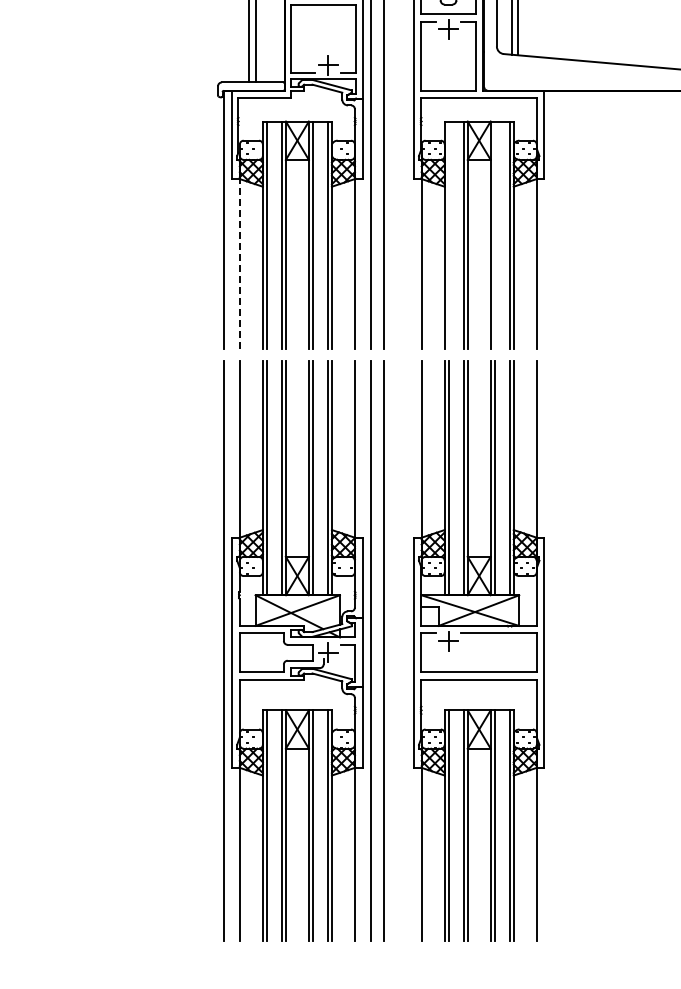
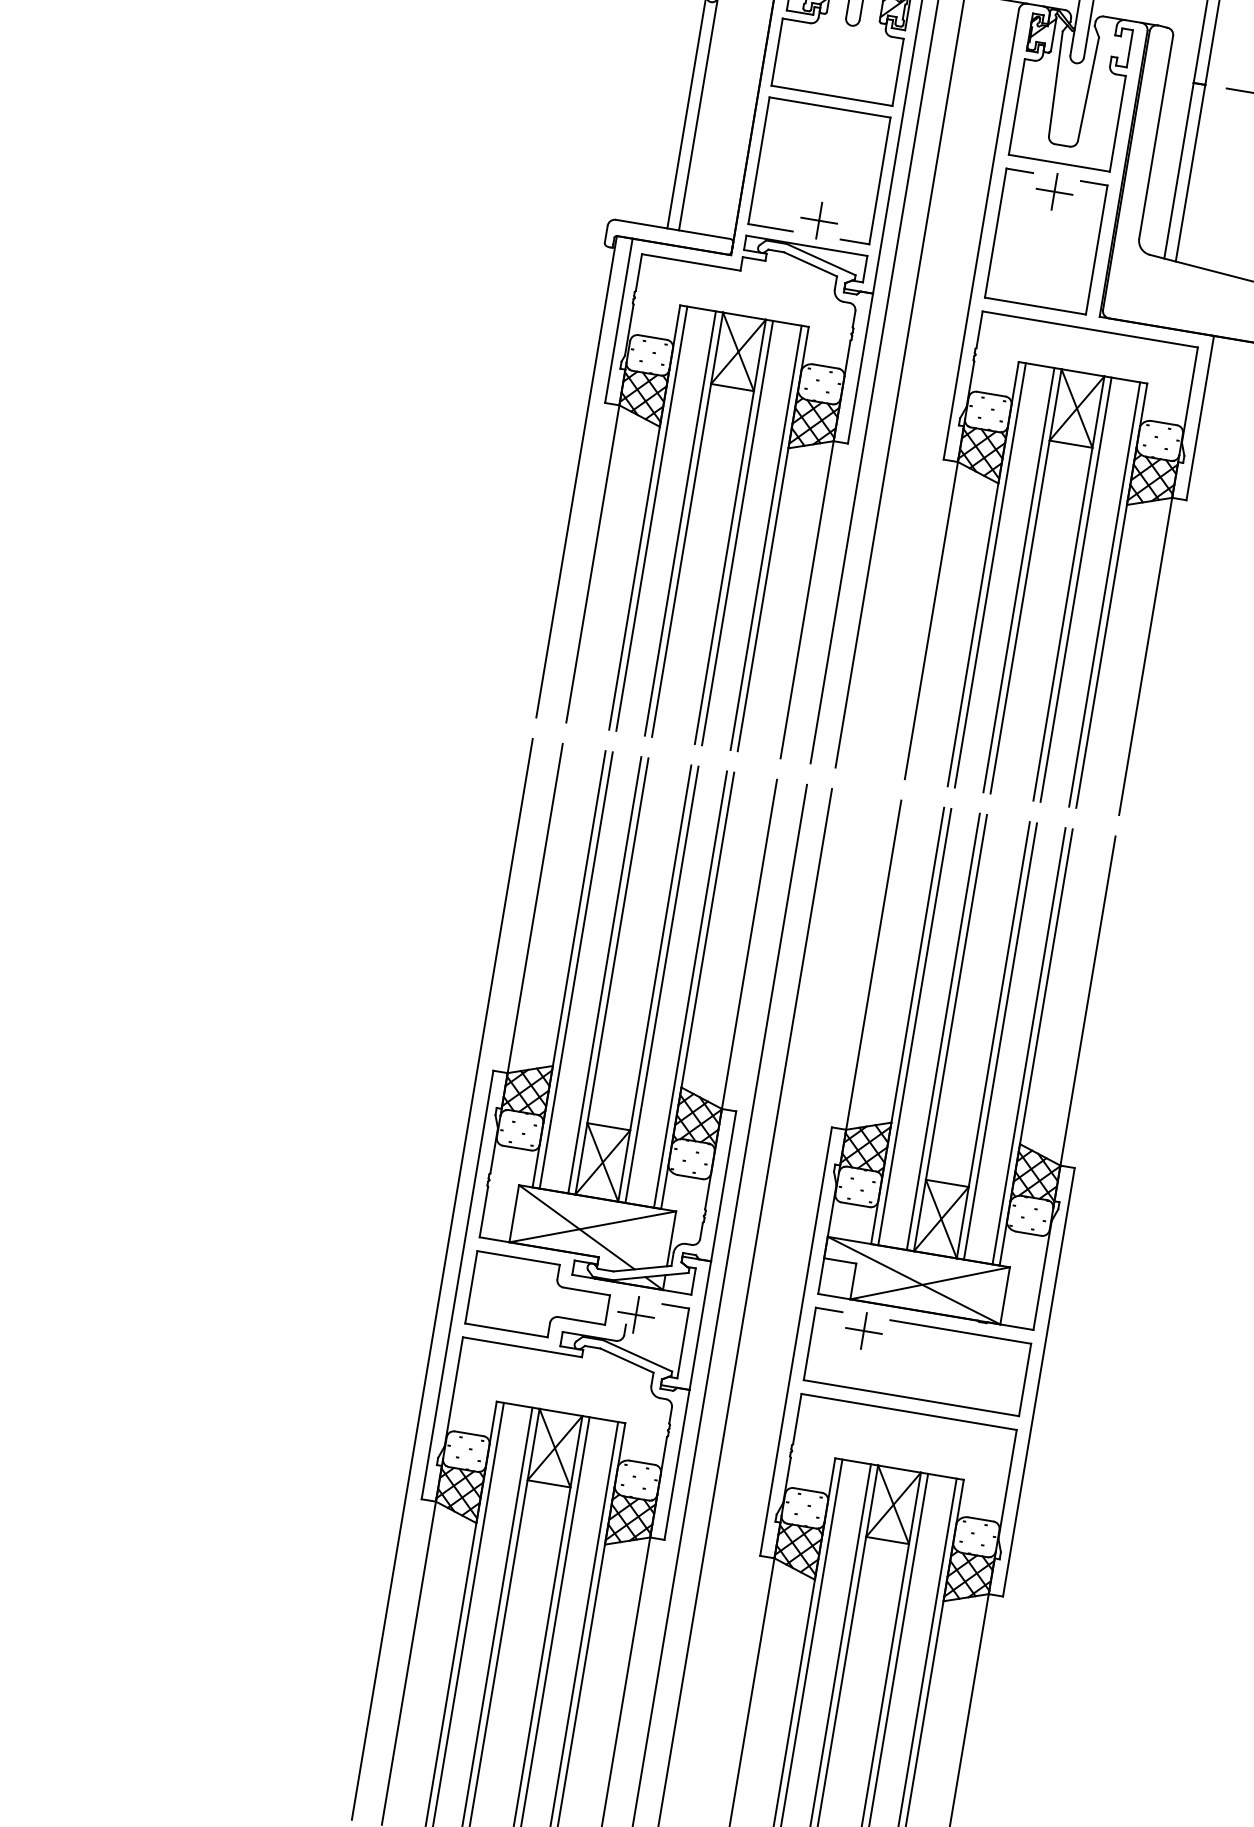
line: (448, 235) -> (990, 575), added
line: (494, 235) -> (1075, 589), added
line: (239, 263) -> (592, 562), dashed -> solid

